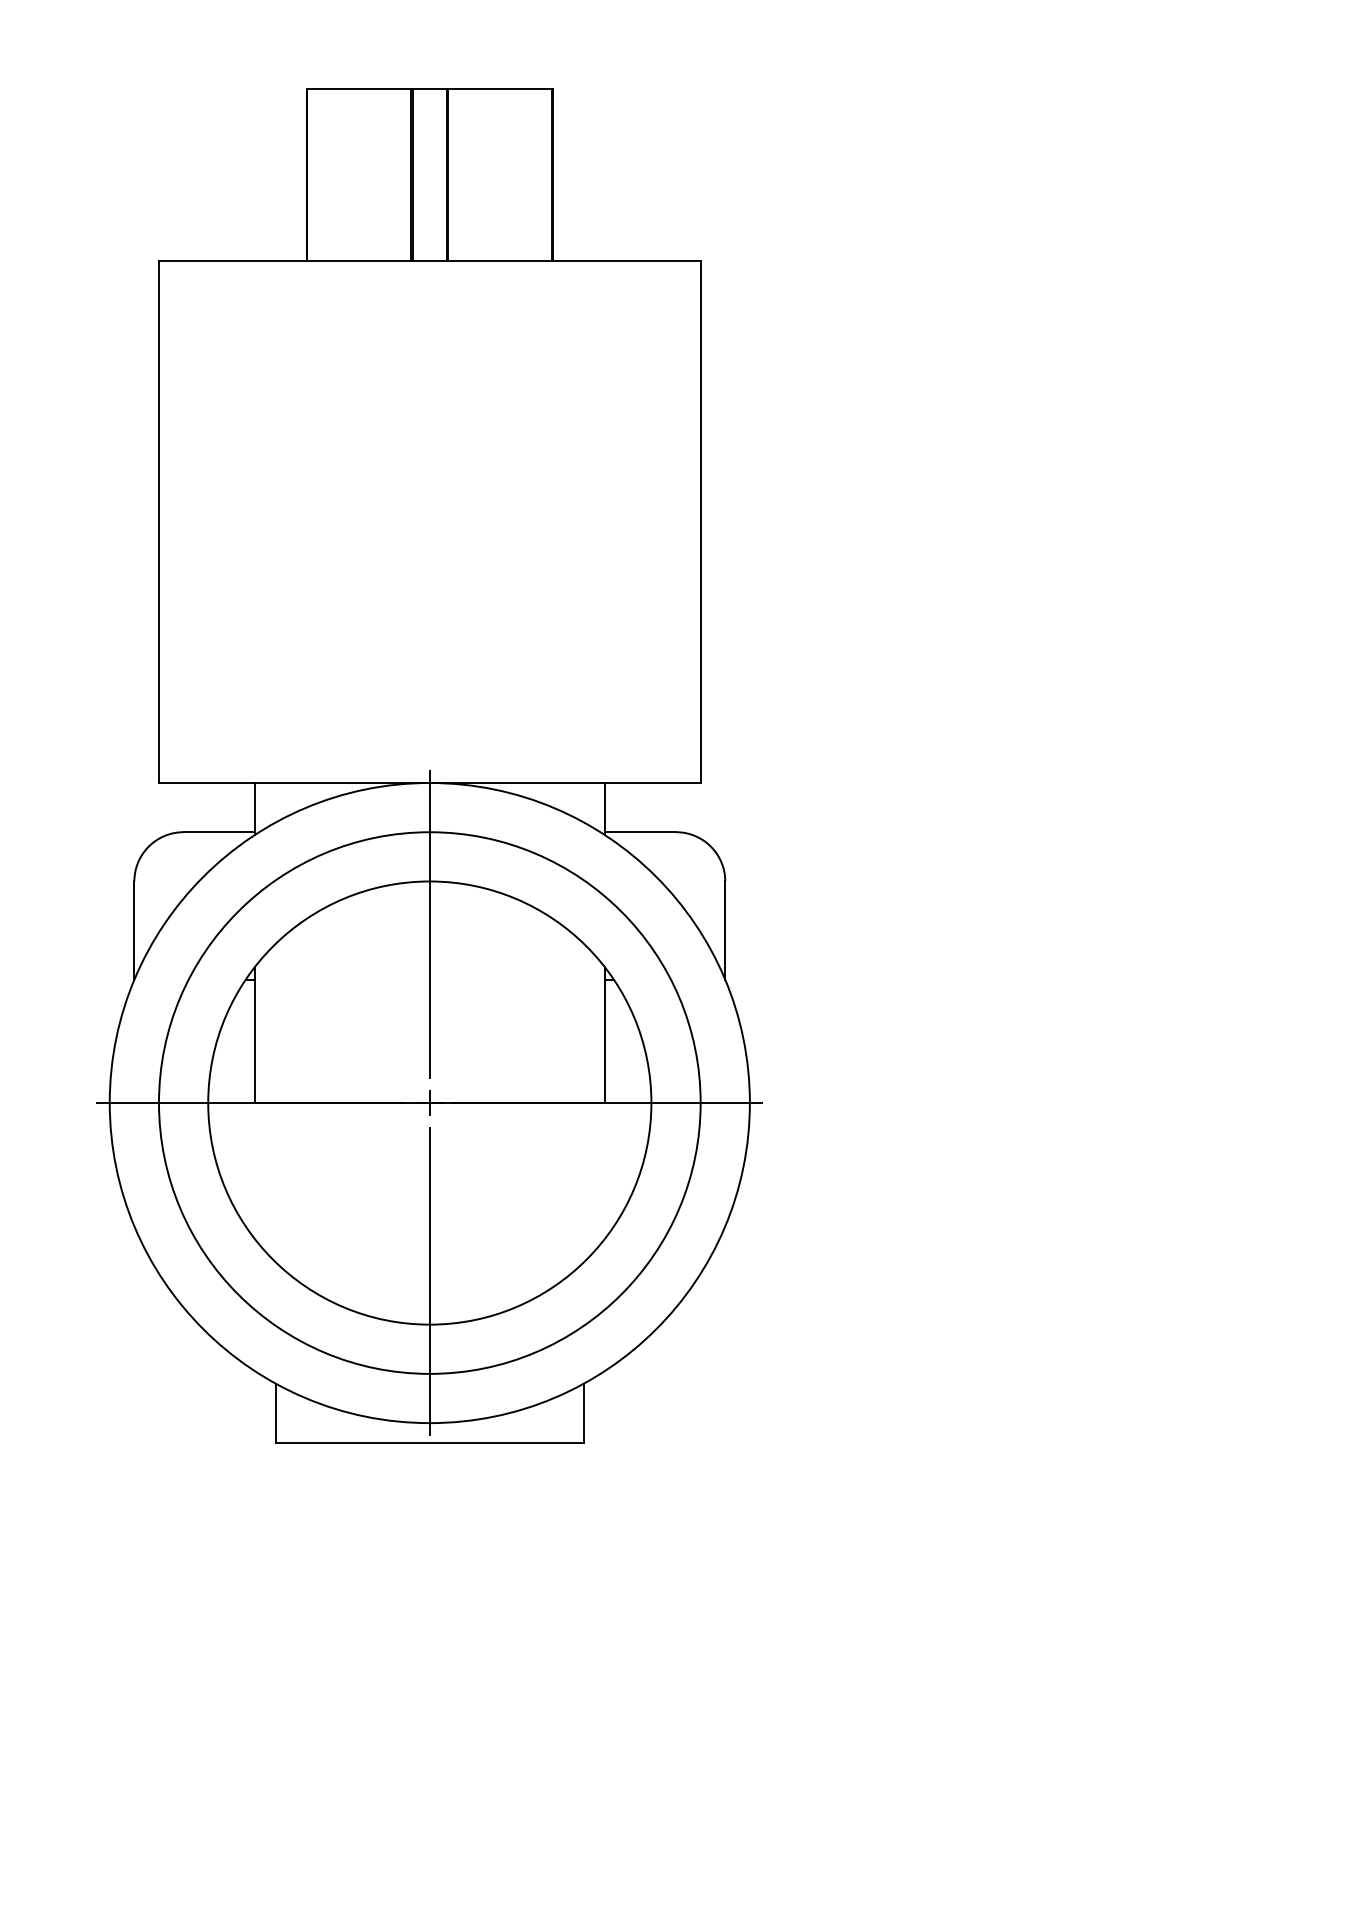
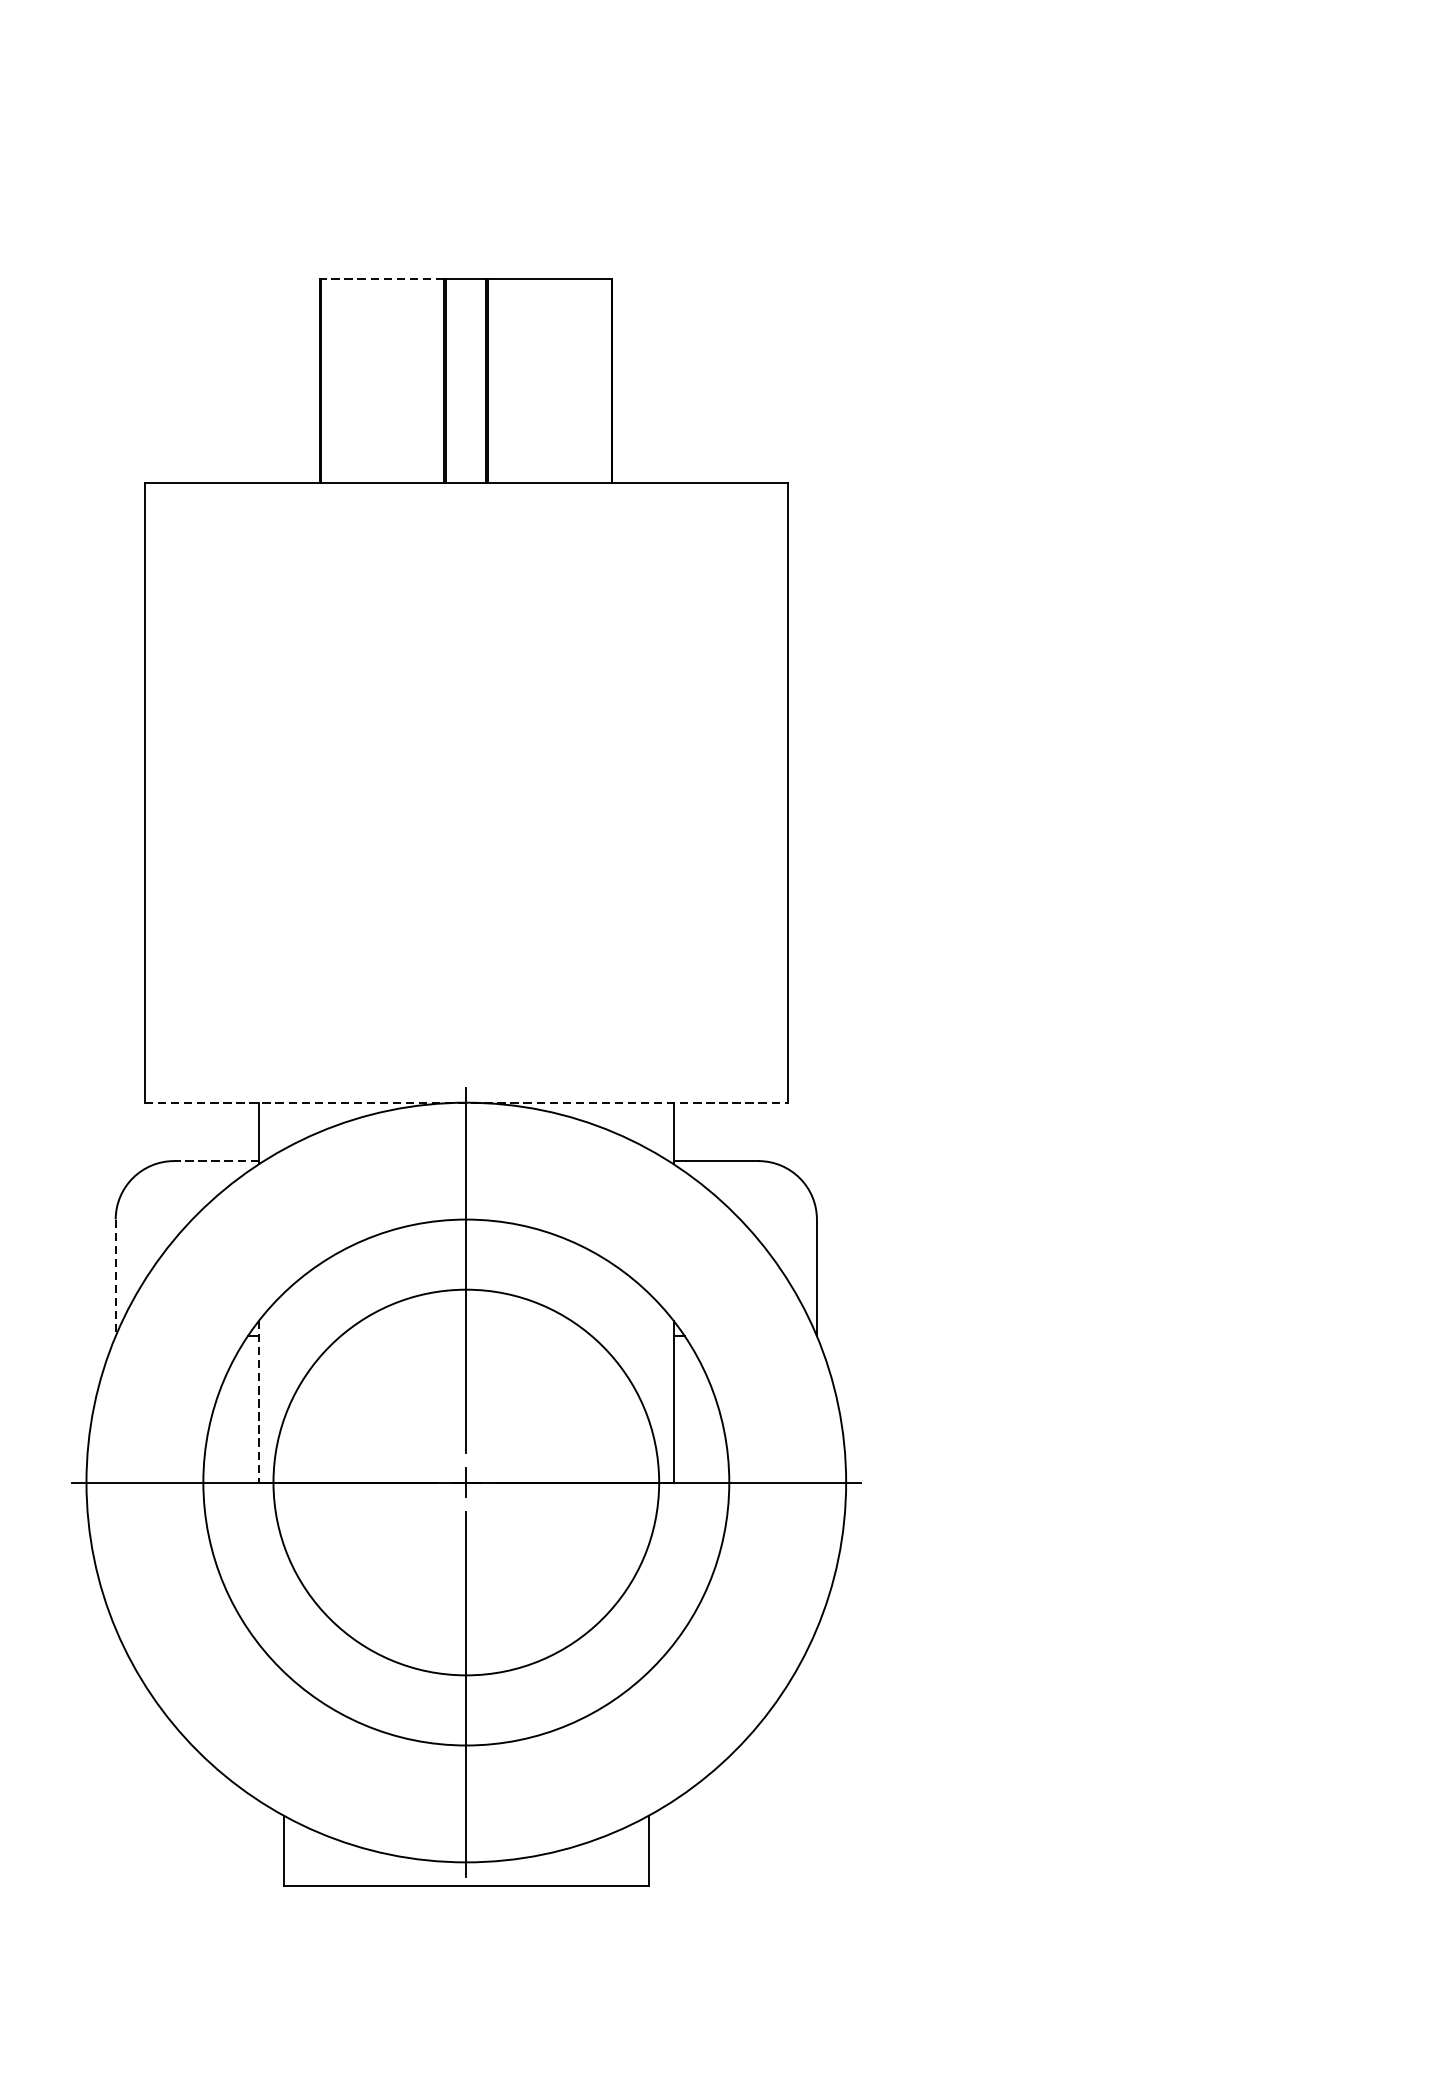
line: (359, 88) -> (382, 278), solid -> dashed
line: (429, 782) -> (465, 1102), solid -> dashed
line: (219, 832) -> (216, 1161), solid -> dashed
line: (134, 931) -> (115, 1278), solid -> dashed
line: (255, 1035) -> (259, 1402), solid -> dashed
circle: (429, 1102) -> (465, 1481), size x0.6

